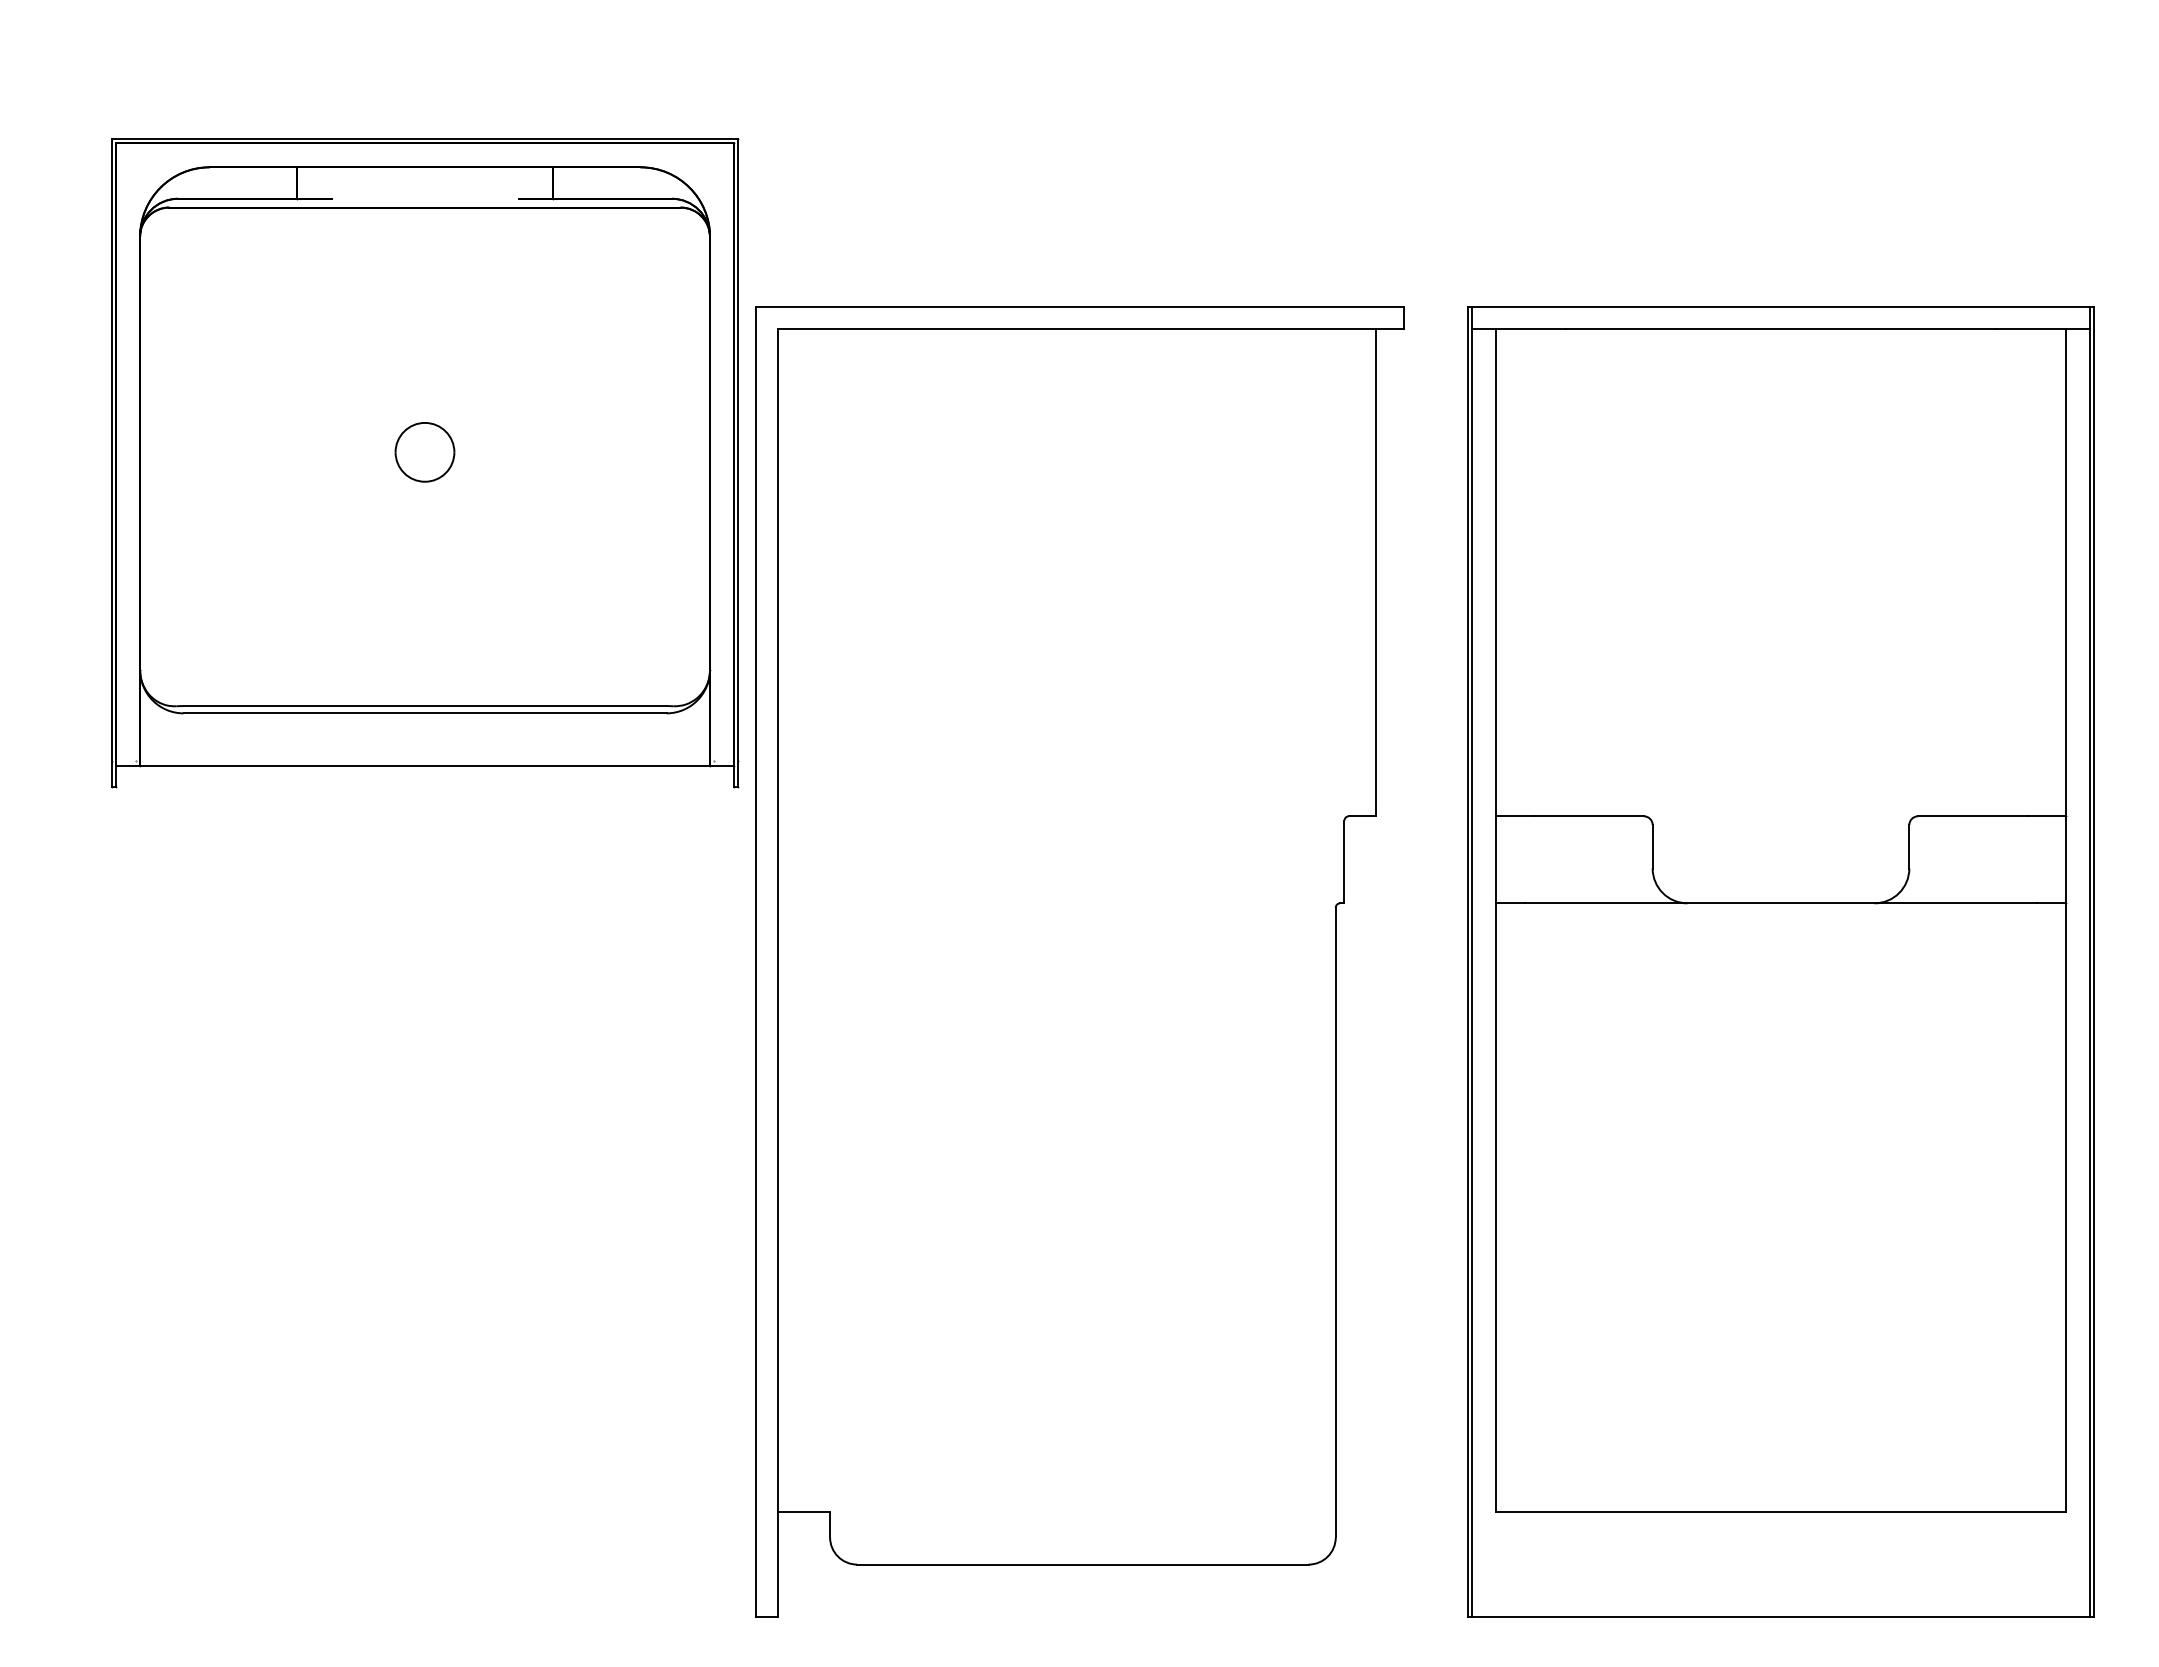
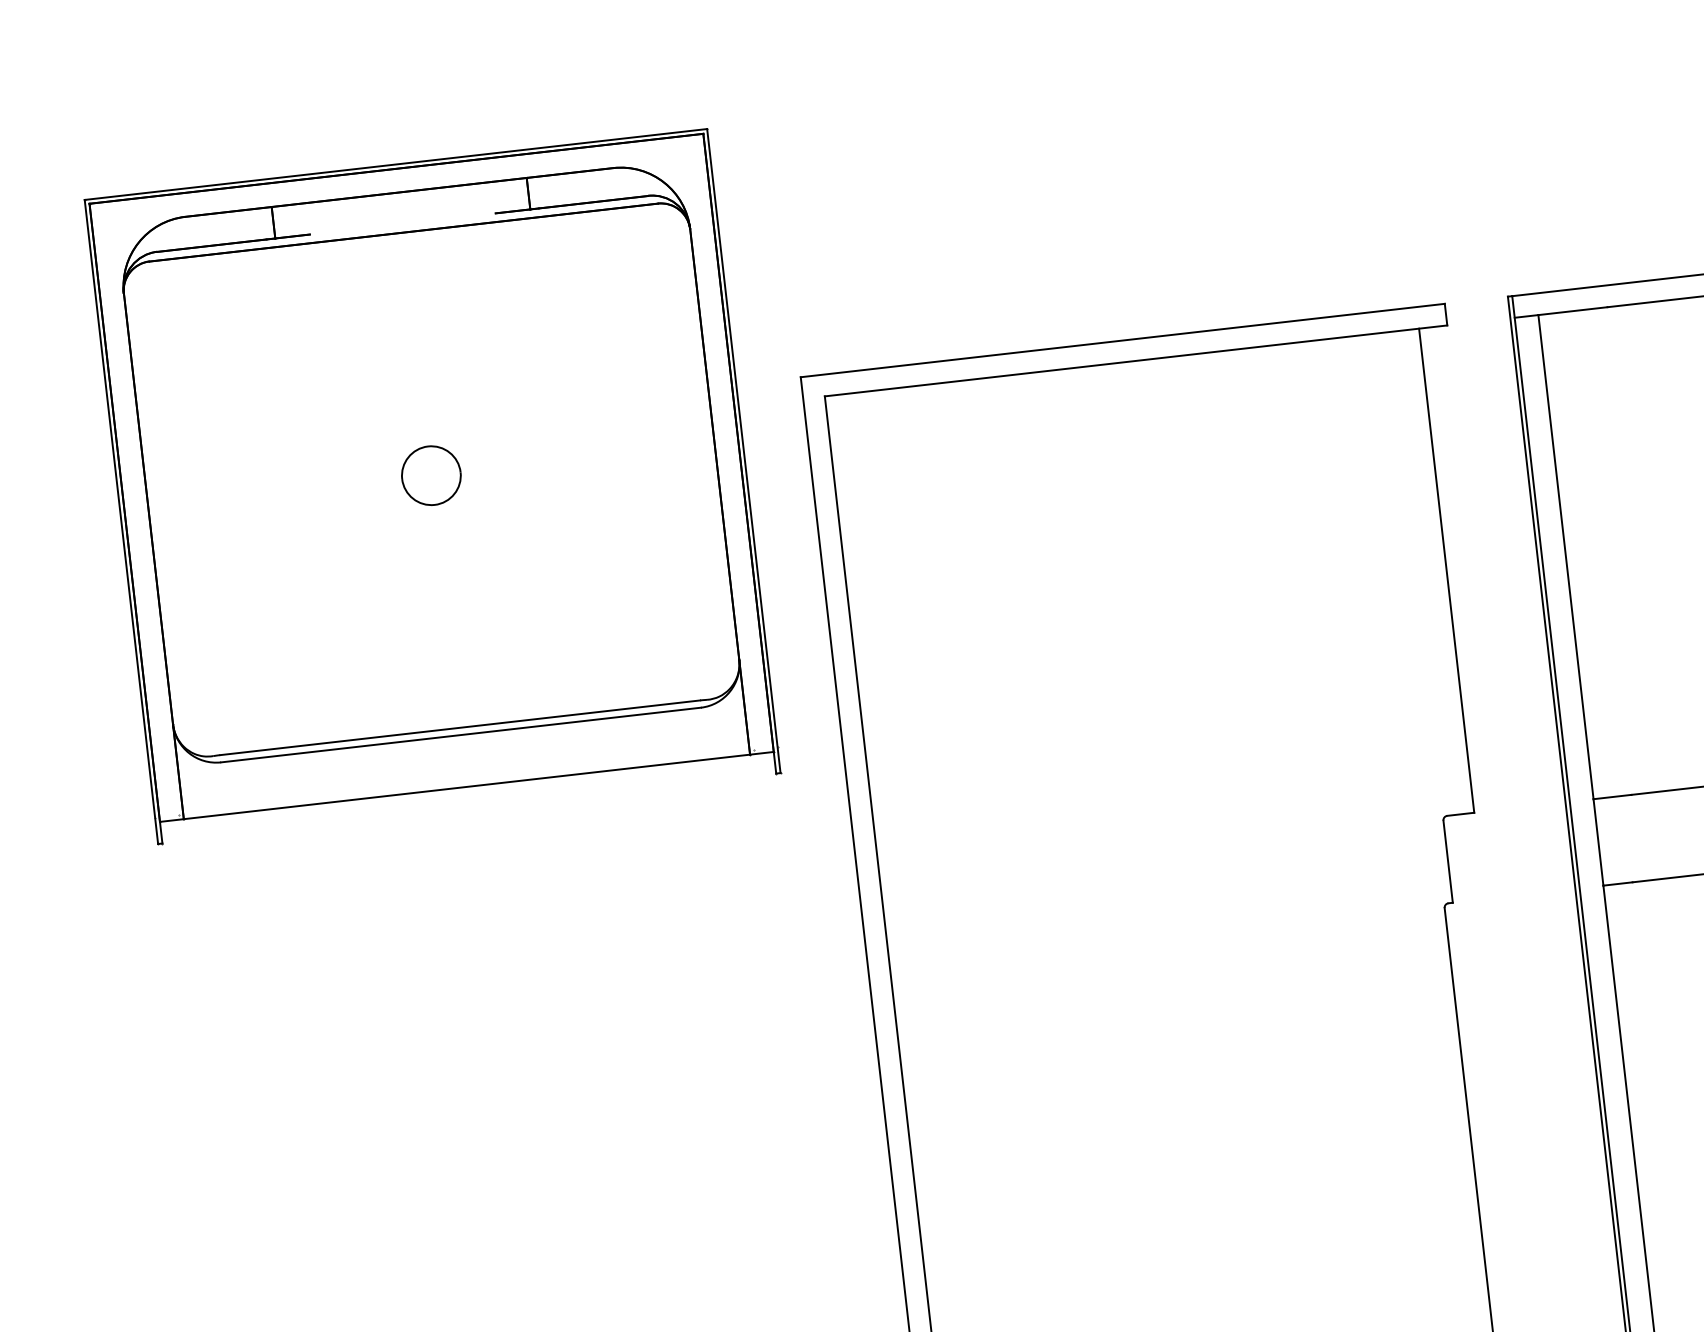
part: (425, 463) -> (433, 486), moved

